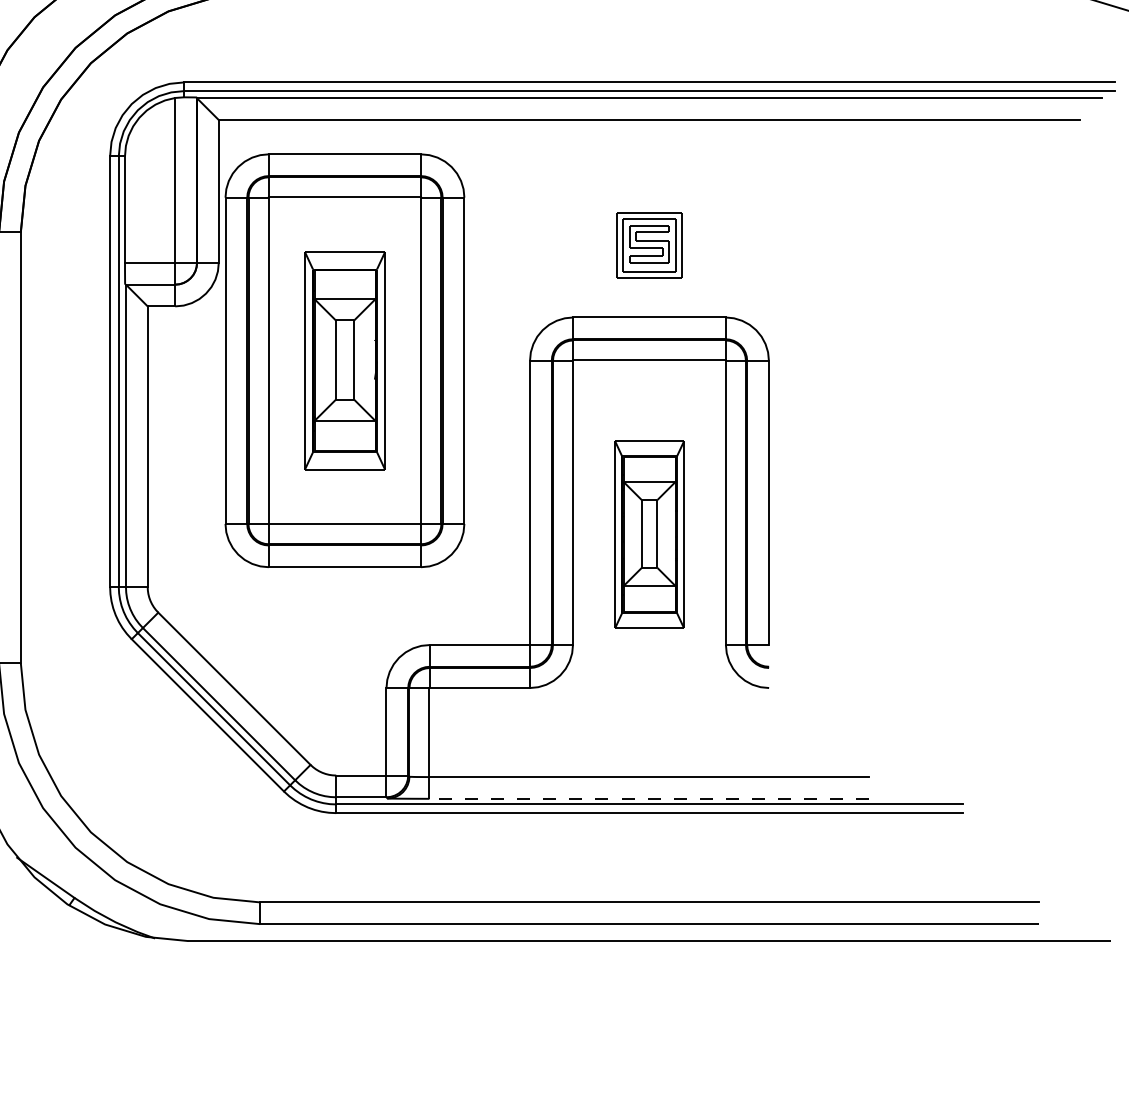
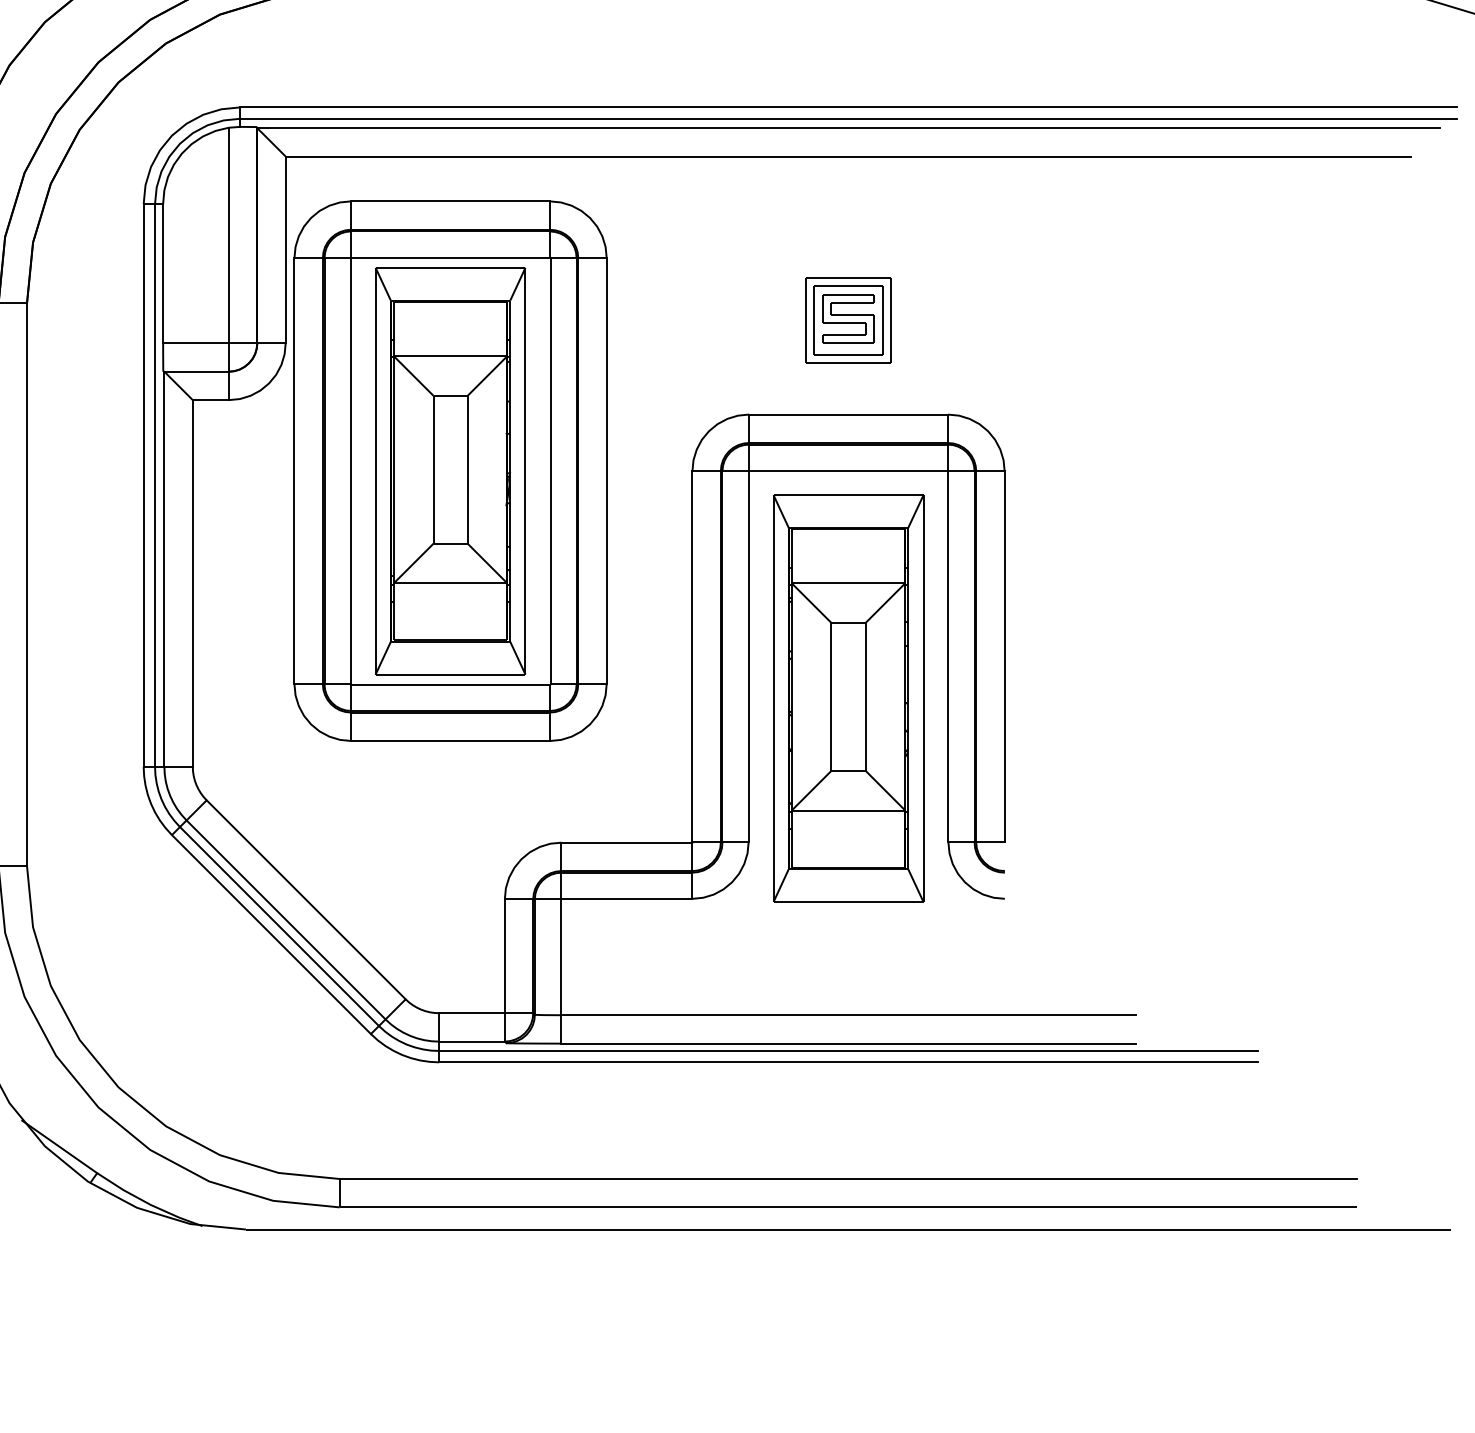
part: (344, 361) -> (450, 471), size x1.43
part: (649, 534) -> (848, 698), size x1.67
line: (649, 798) -> (848, 1043), dashed -> solid

